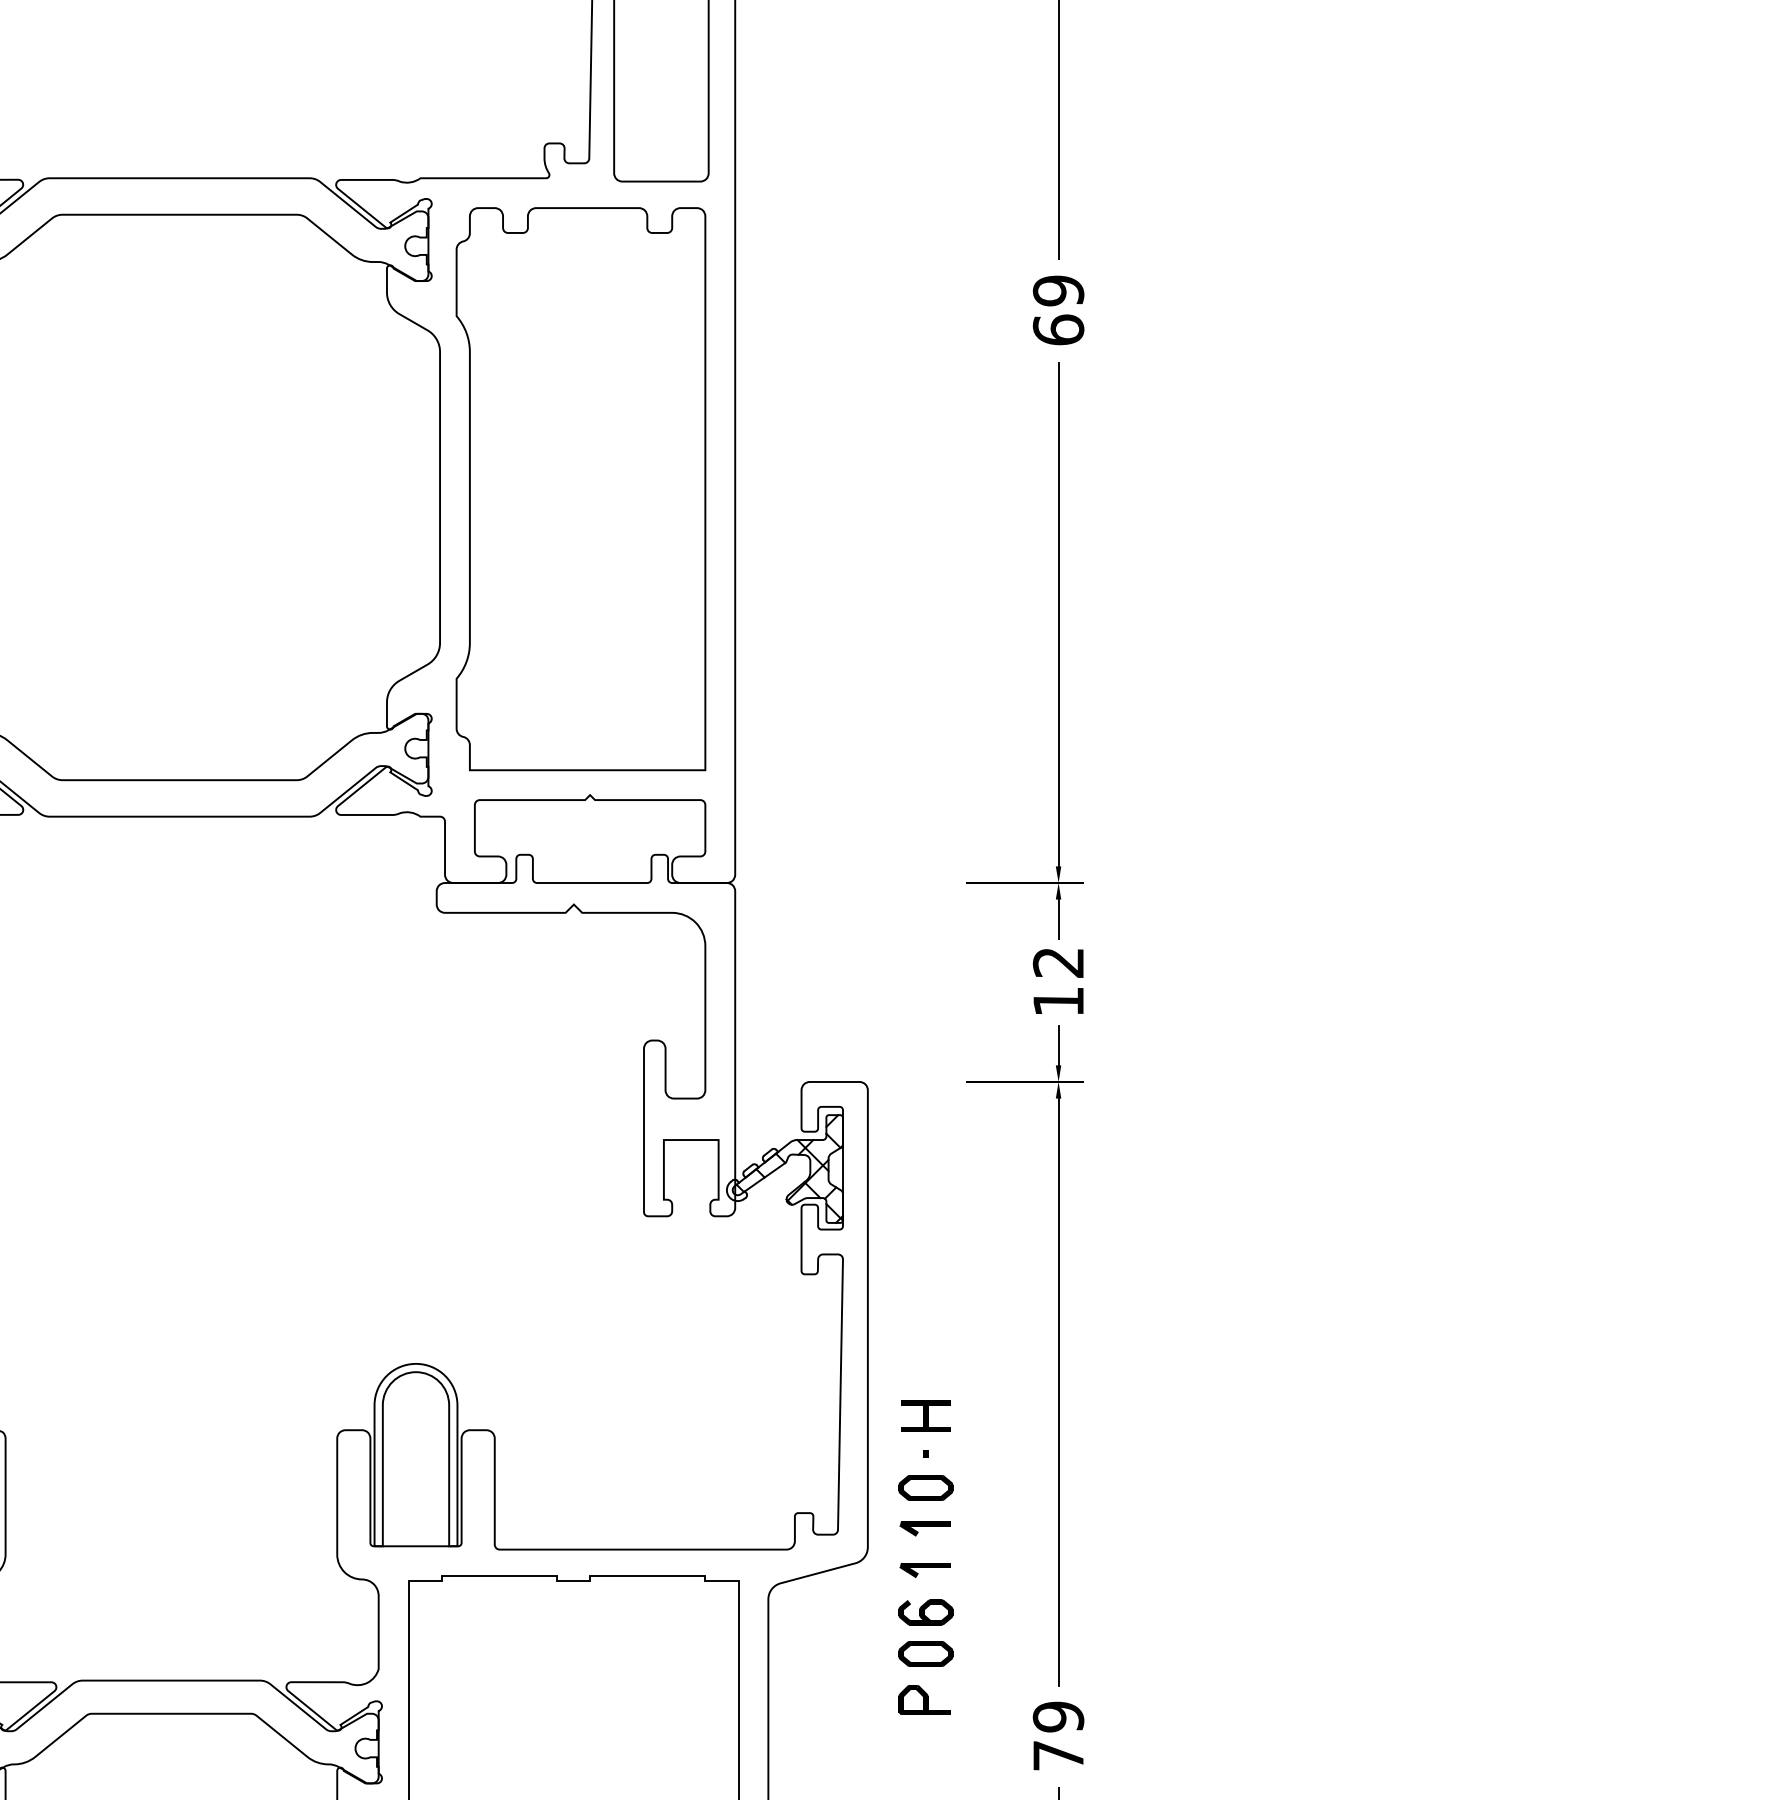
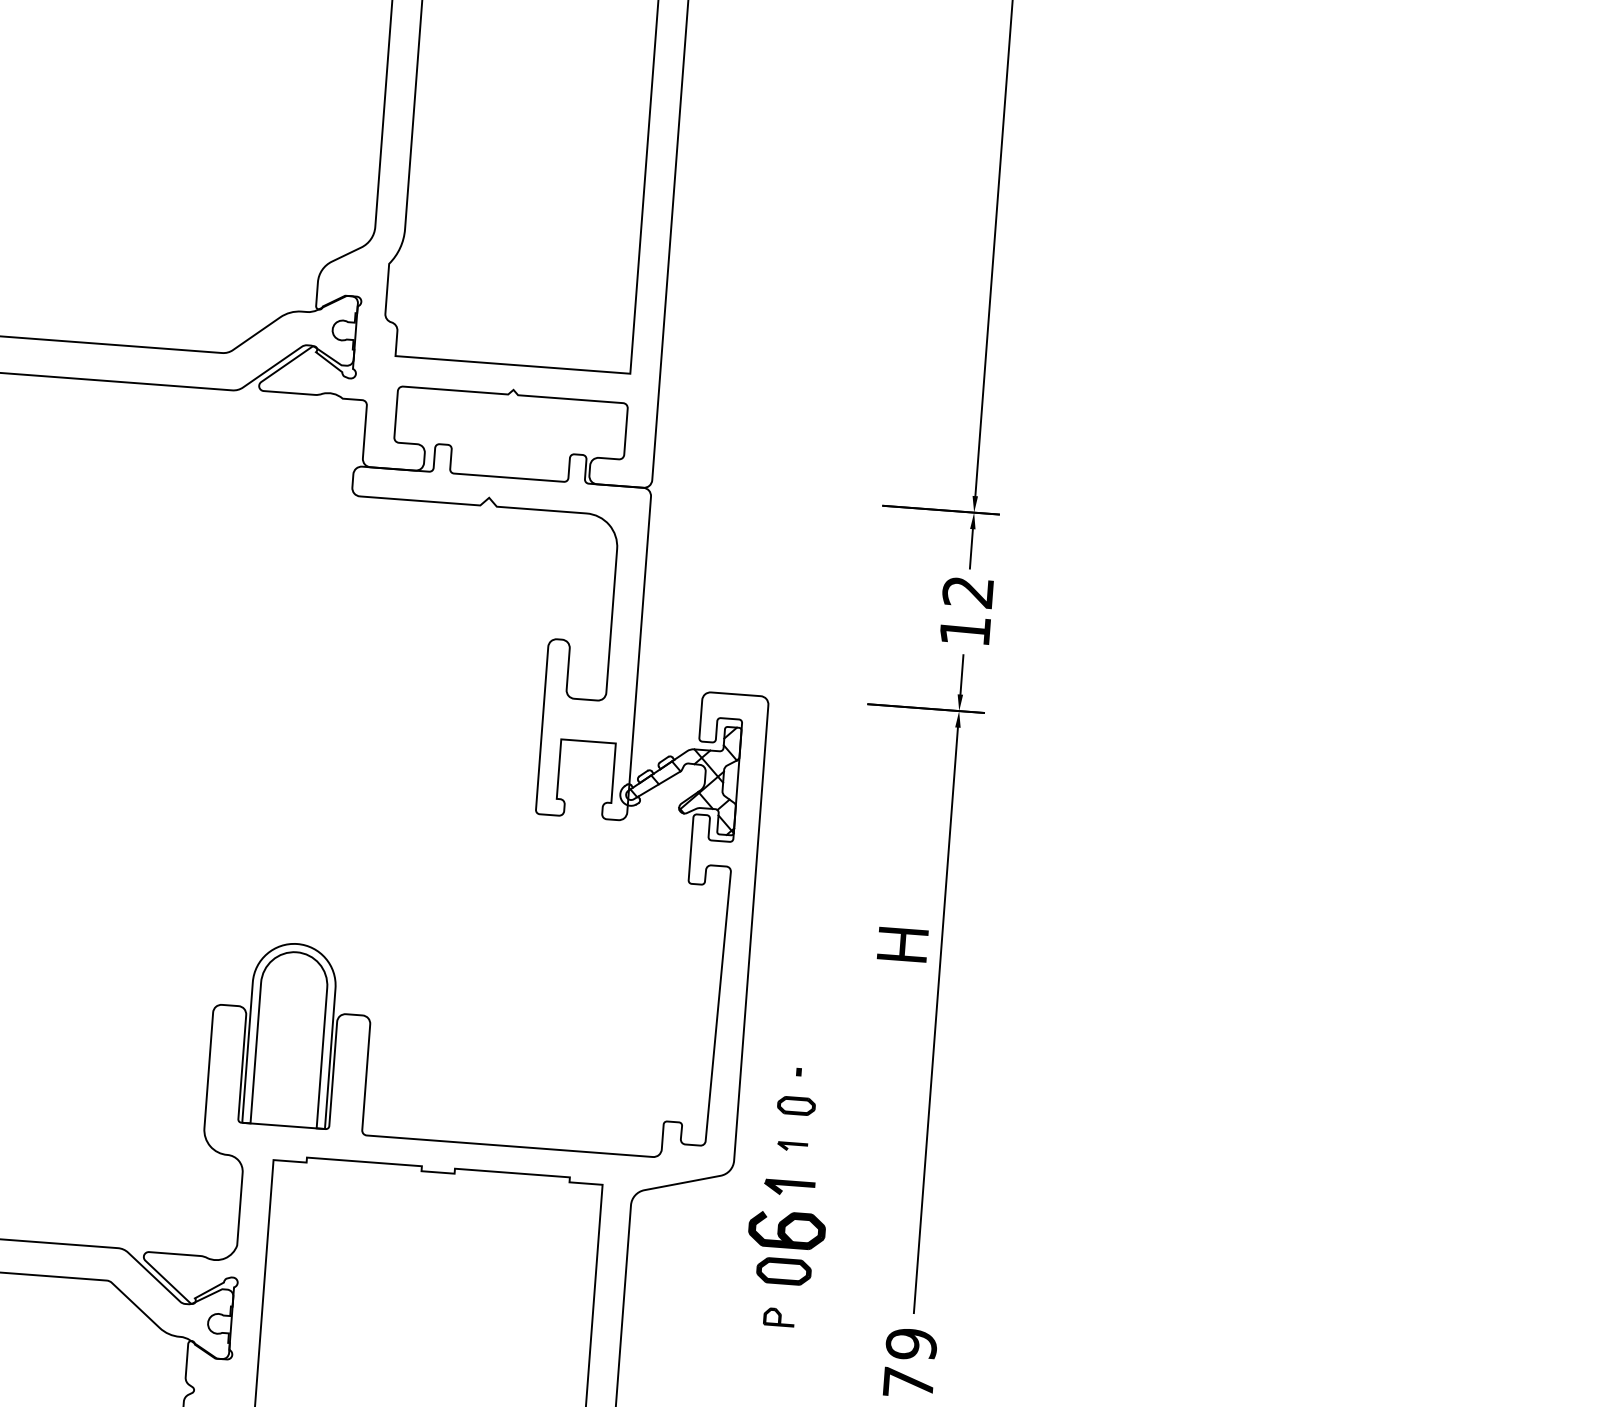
part: (925, 1415) -> (902, 944), moved
part: (925, 1487) -> (796, 1105), size x0.7
part: (924, 1528) -> (792, 1146), size x0.6
part: (925, 1612) -> (786, 1230), size x1.4
part: (924, 1699) -> (779, 1316), size x0.6

